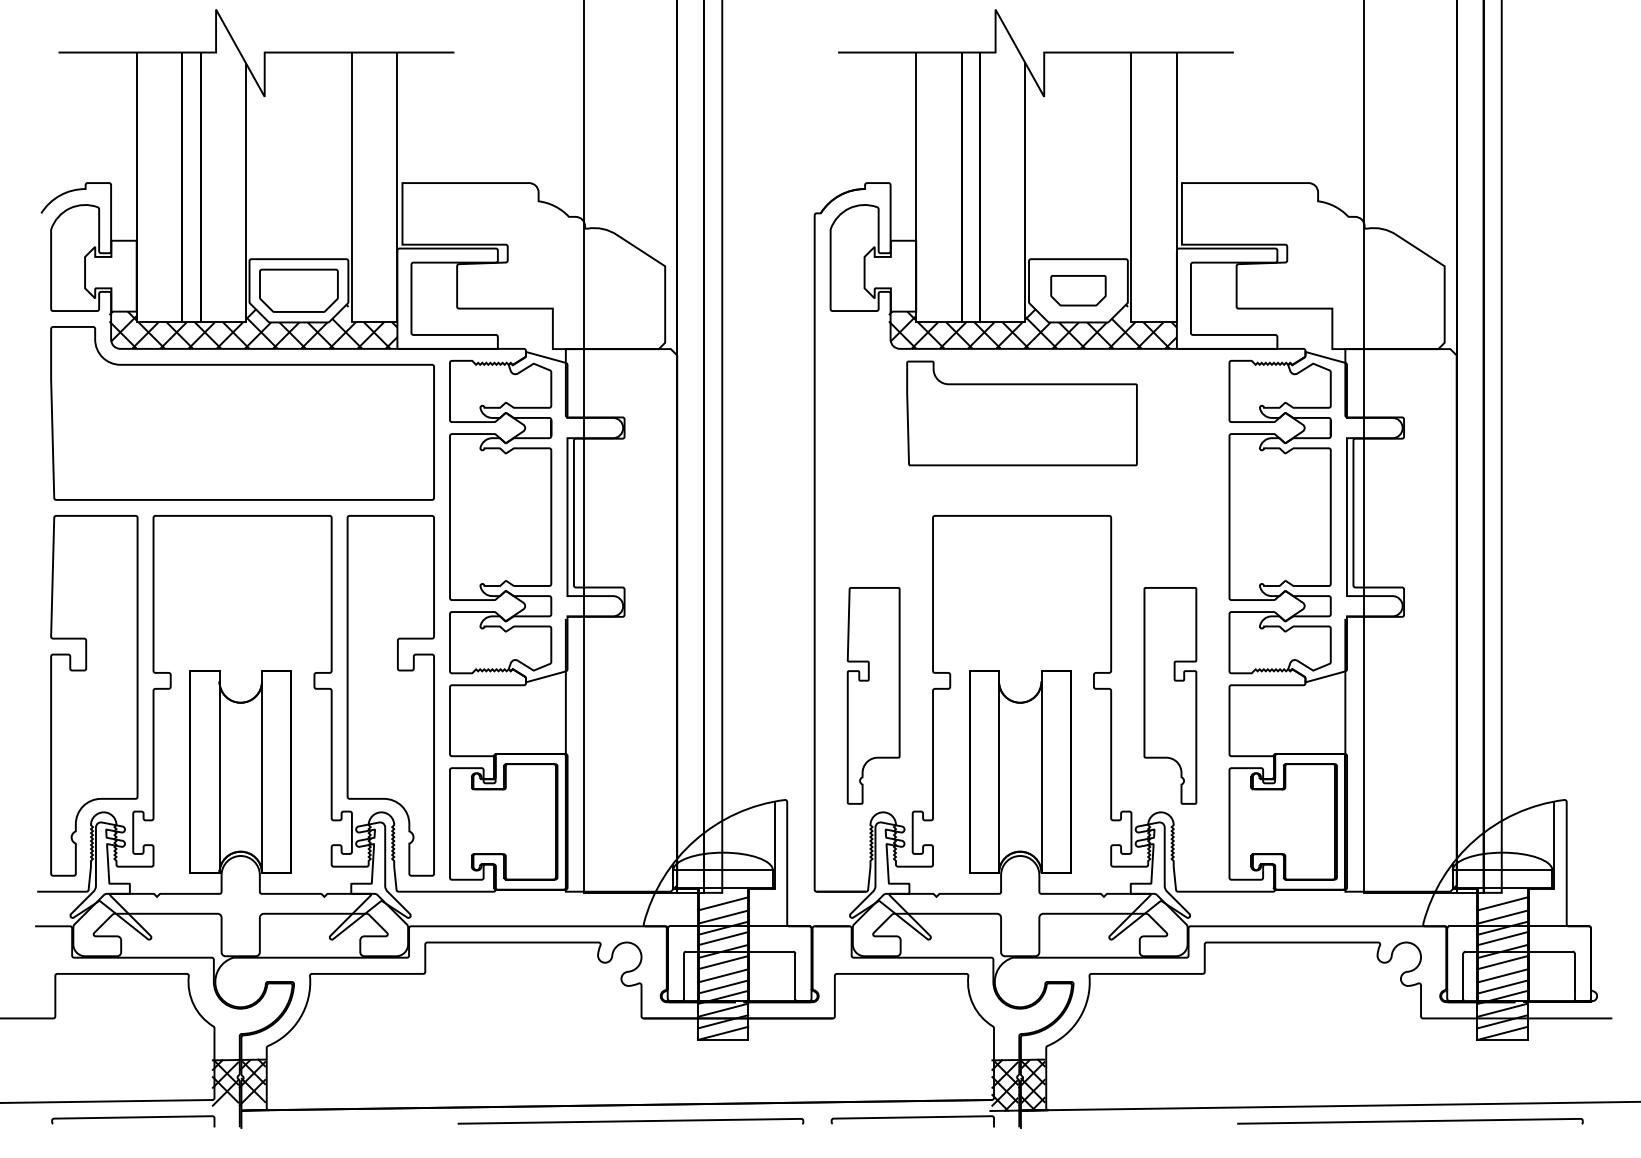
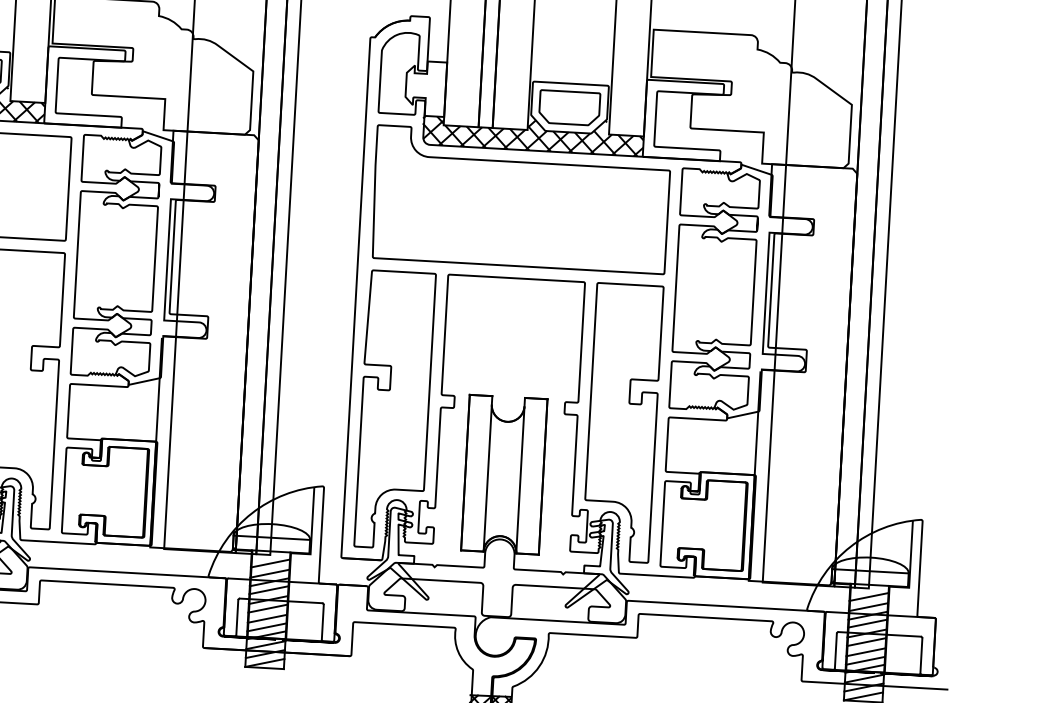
part: (1078, 290) -> (569, 107), size x1.43
part: (1021, 413) -> (520, 199), size x1.67
part: (873, 695) -> (394, 409), size x1.67
part: (1170, 695) -> (622, 422), size x1.67

